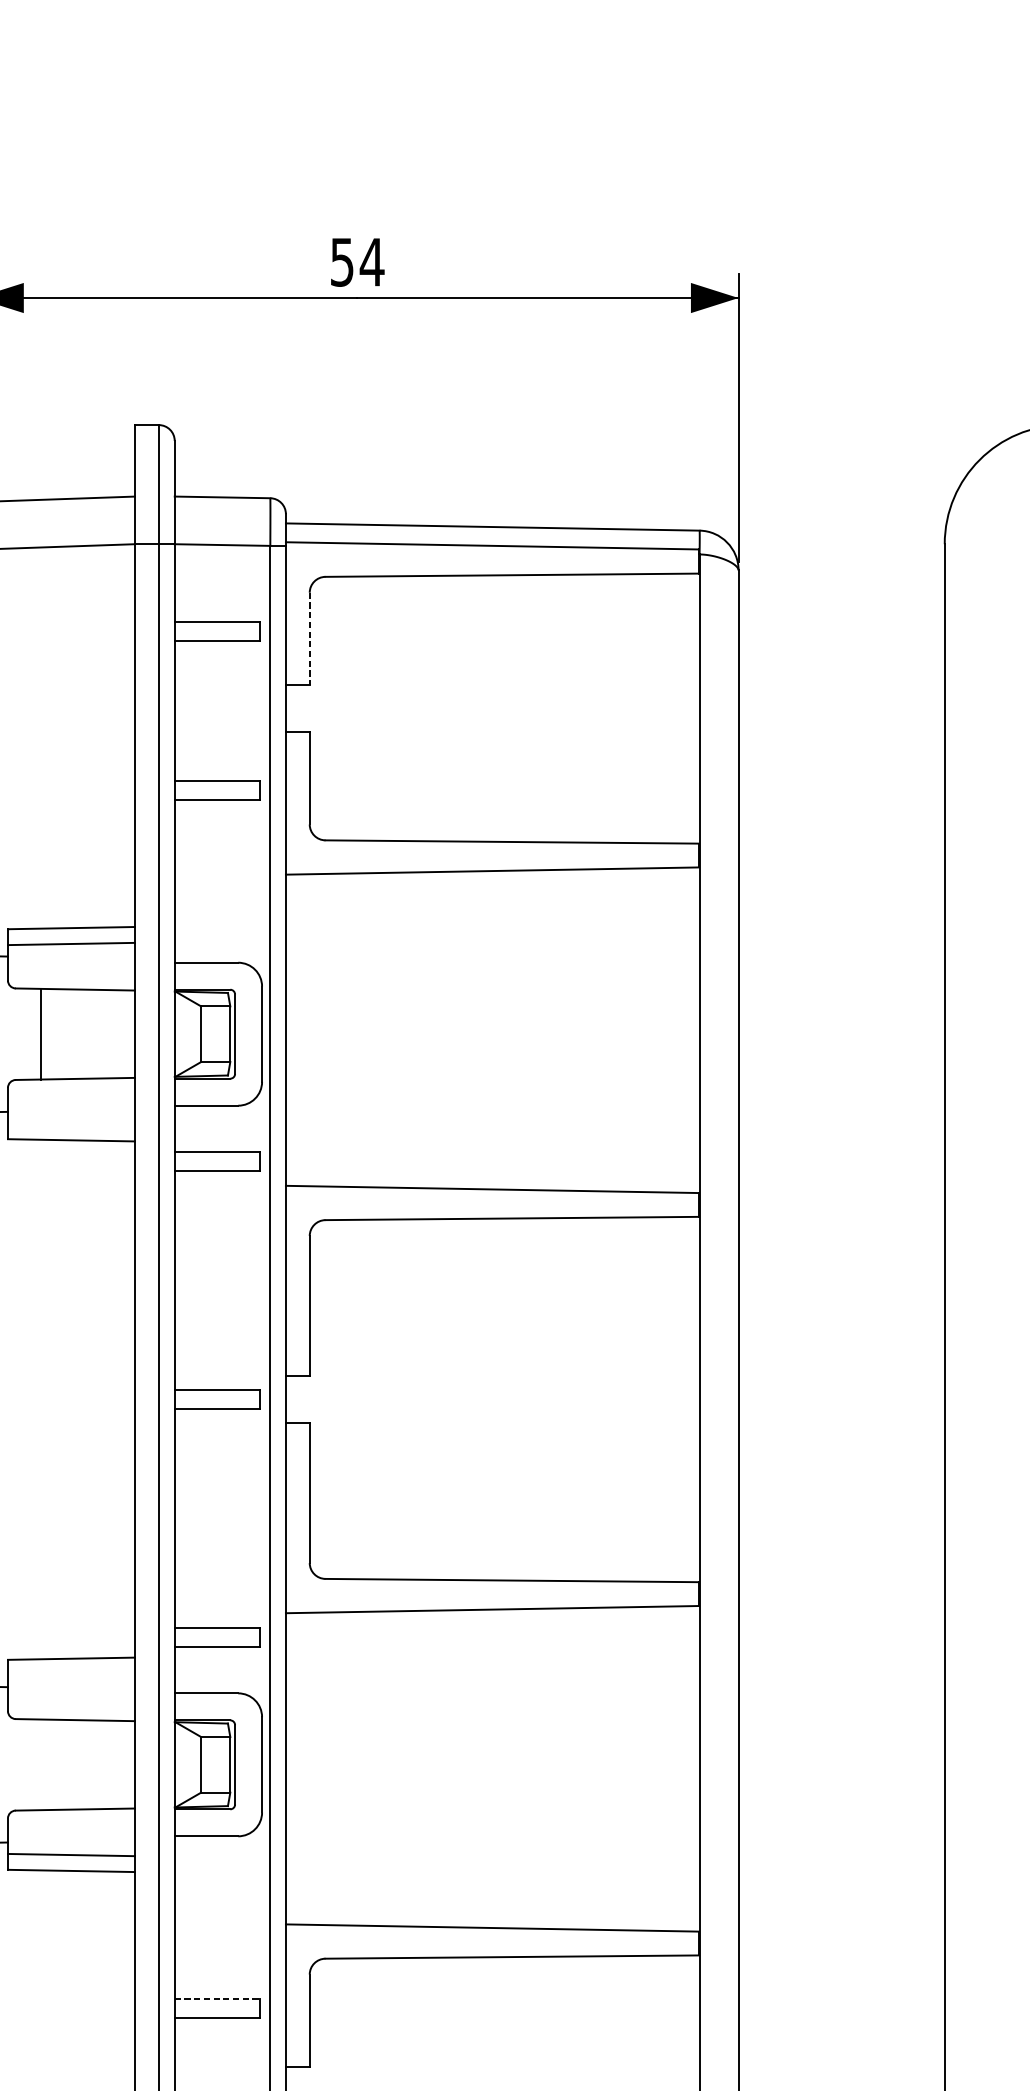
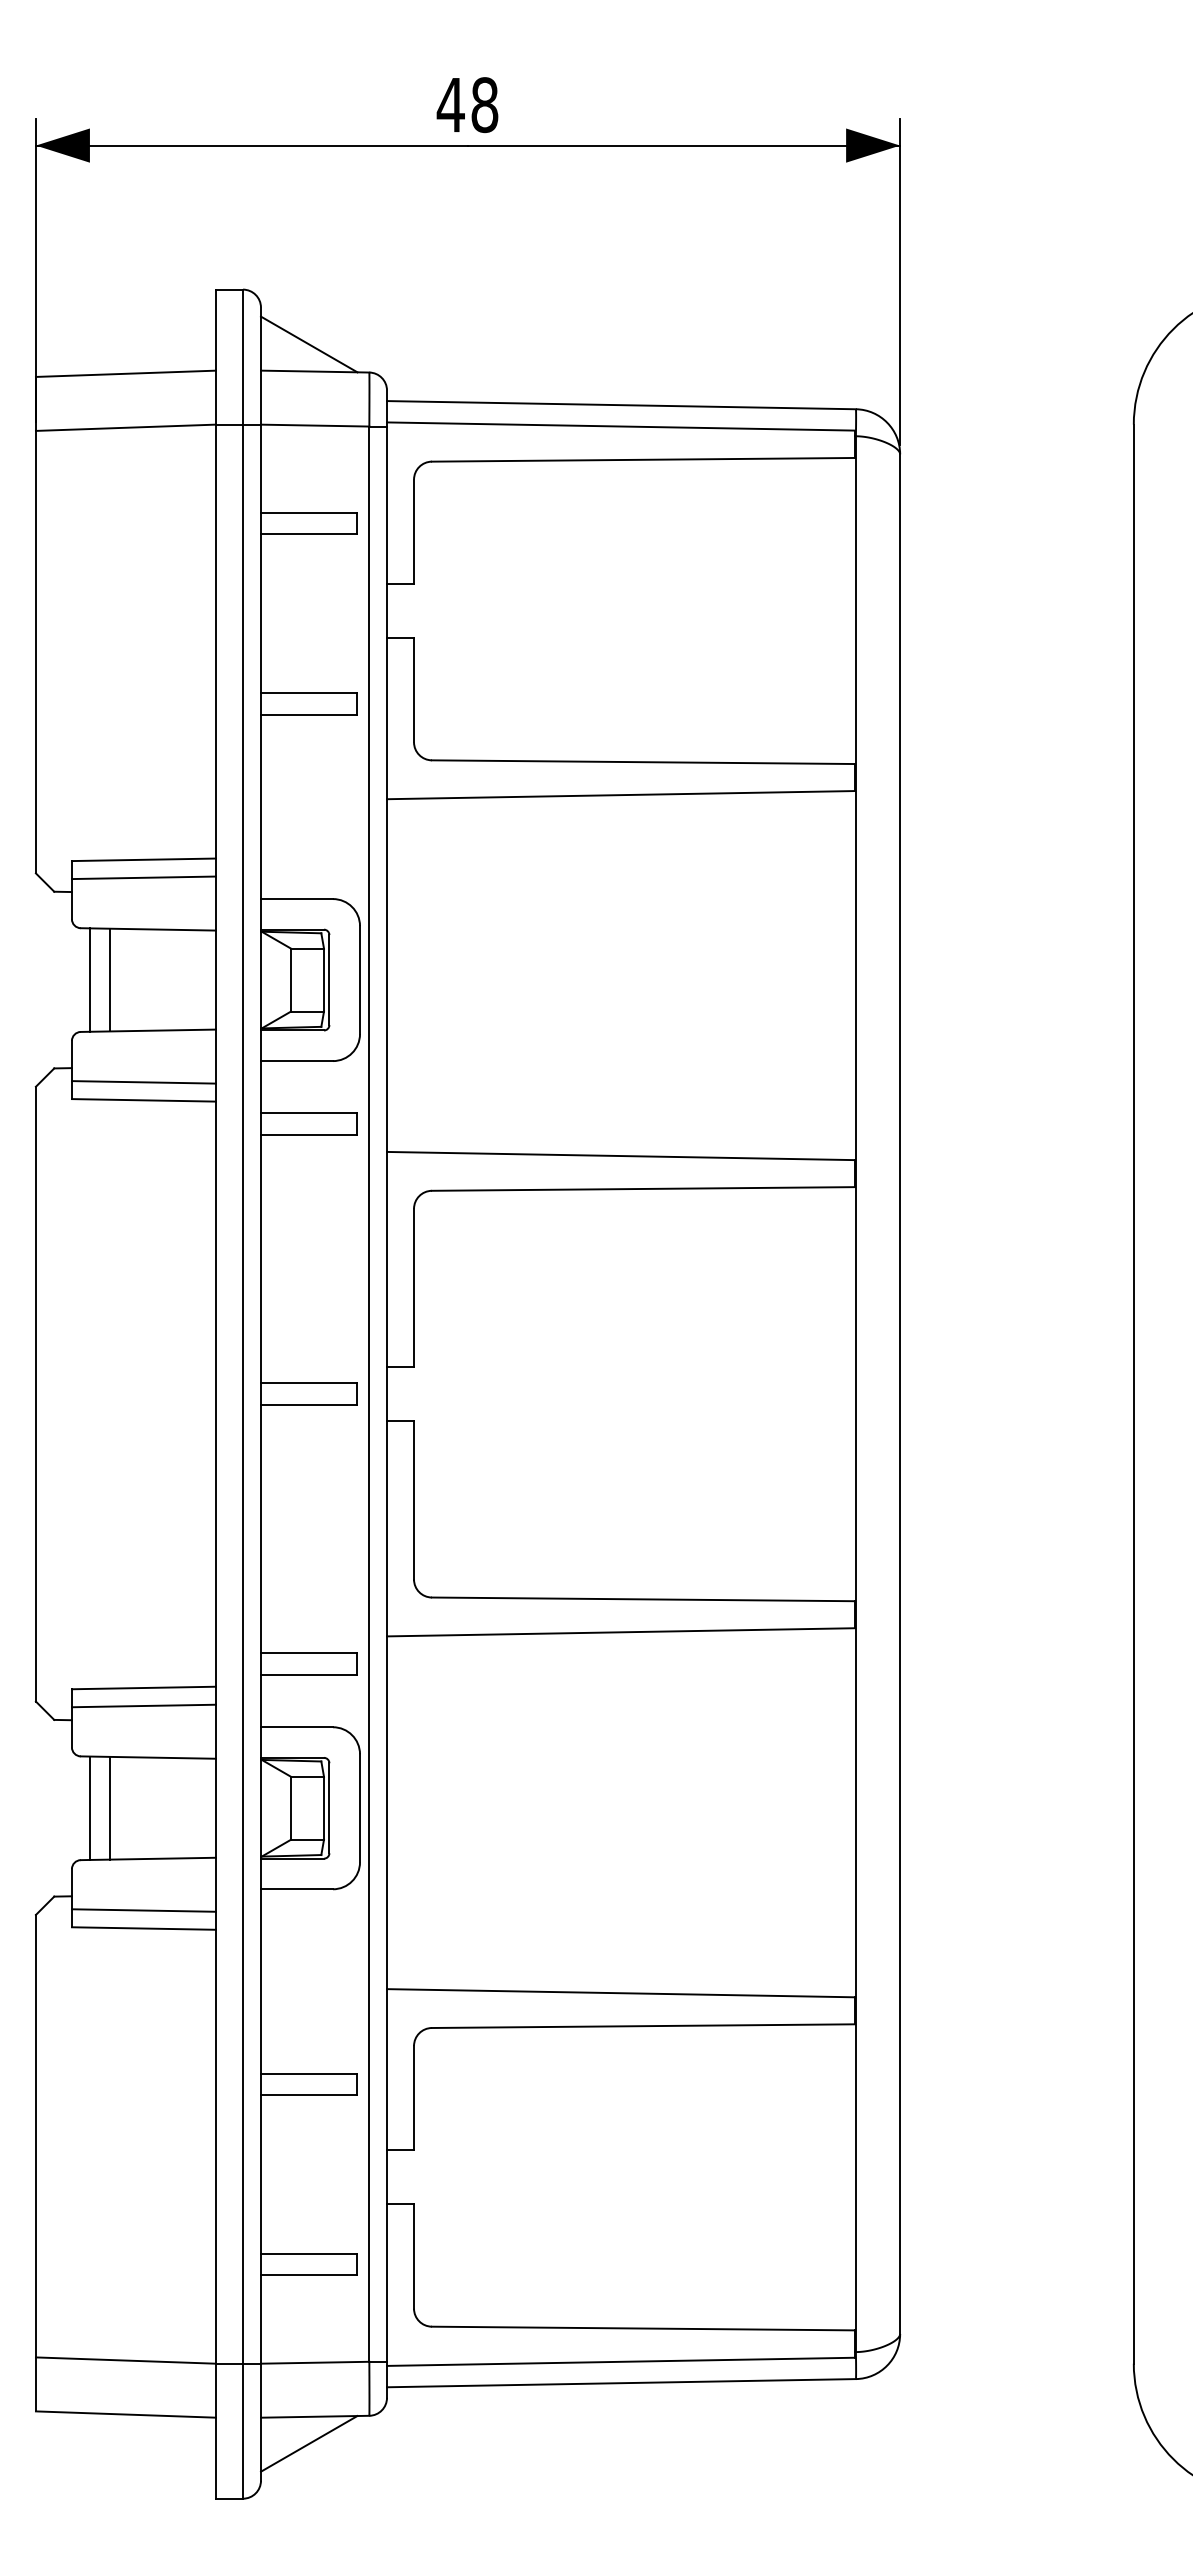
text: (356, 262) -> (467, 105), 54 -> 48
line: (217, 473) -> (309, 344), added
line: (310, 639) -> (414, 532), dashed -> solid
line: (23, 1033) -> (89, 979), added
line: (71, 1124) -> (143, 1082), added
line: (71, 1674) -> (143, 1705), added
line: (23, 1764) -> (89, 1807), added
line: (41, 1764) -> (109, 1807), added
line: (217, 1998) -> (309, 2073), dashed -> solid

